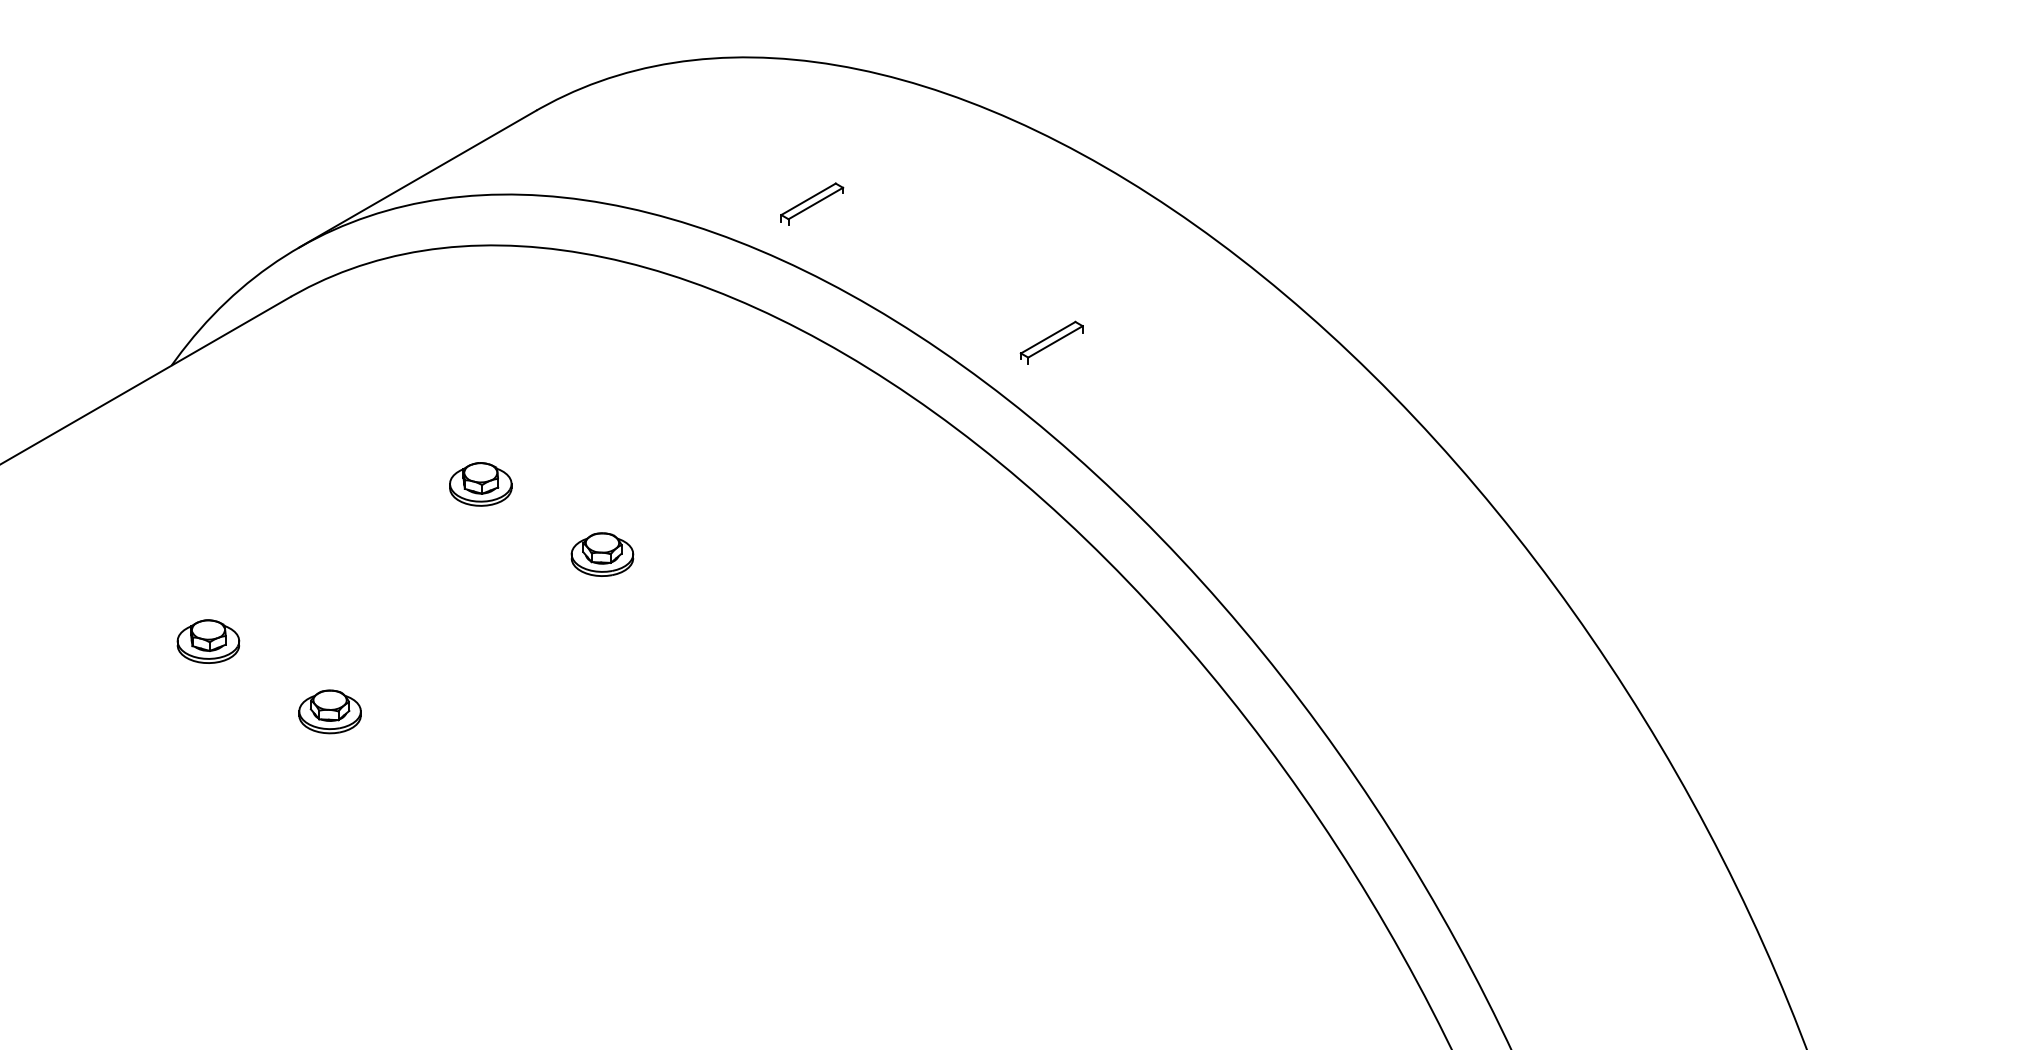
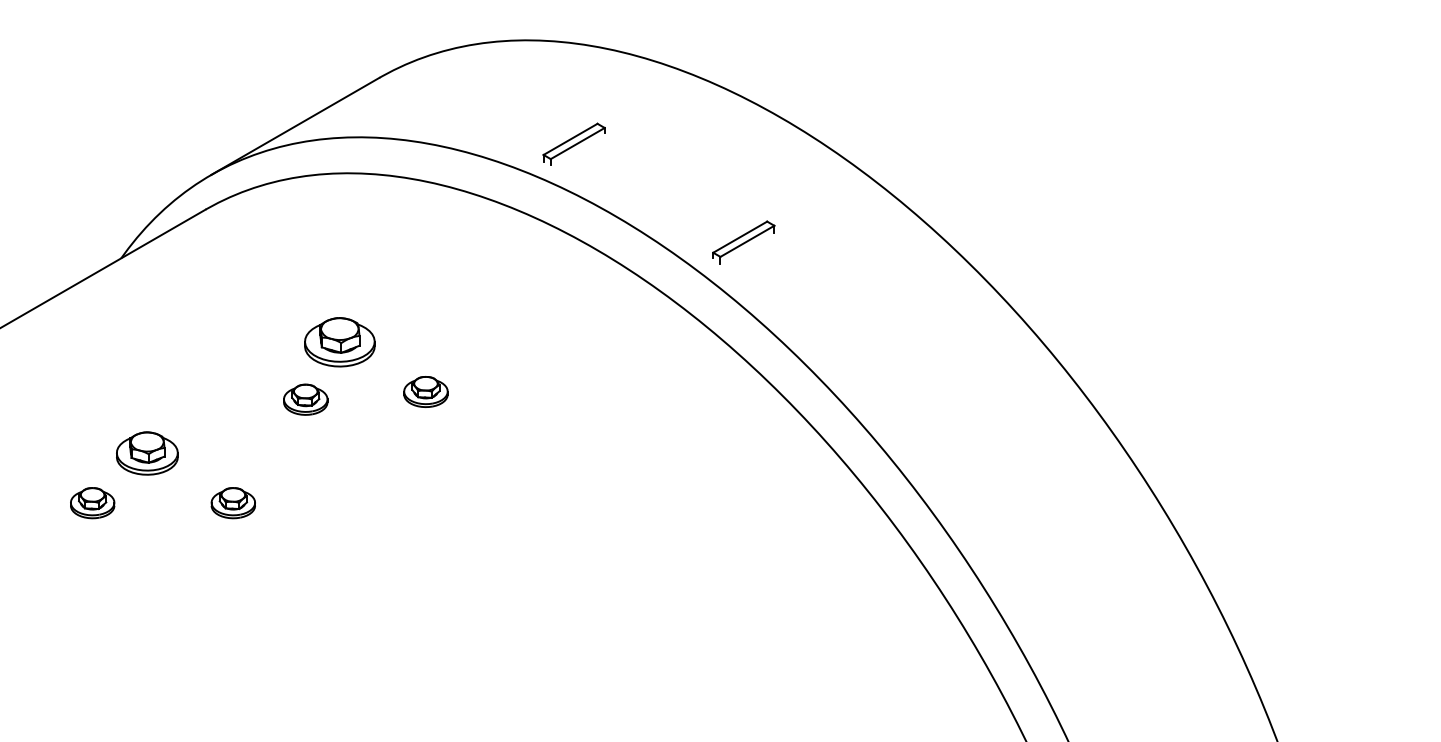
part: (812, 203) -> (574, 143), size x1.4
part: (1051, 342) -> (743, 241), size x1.4
part: (480, 484) -> (339, 342), size x1.6
part: (432, 565) -> (305, 399), added
part: (208, 641) -> (147, 453), size x1.4
part: (130, 711) -> (92, 502), added

